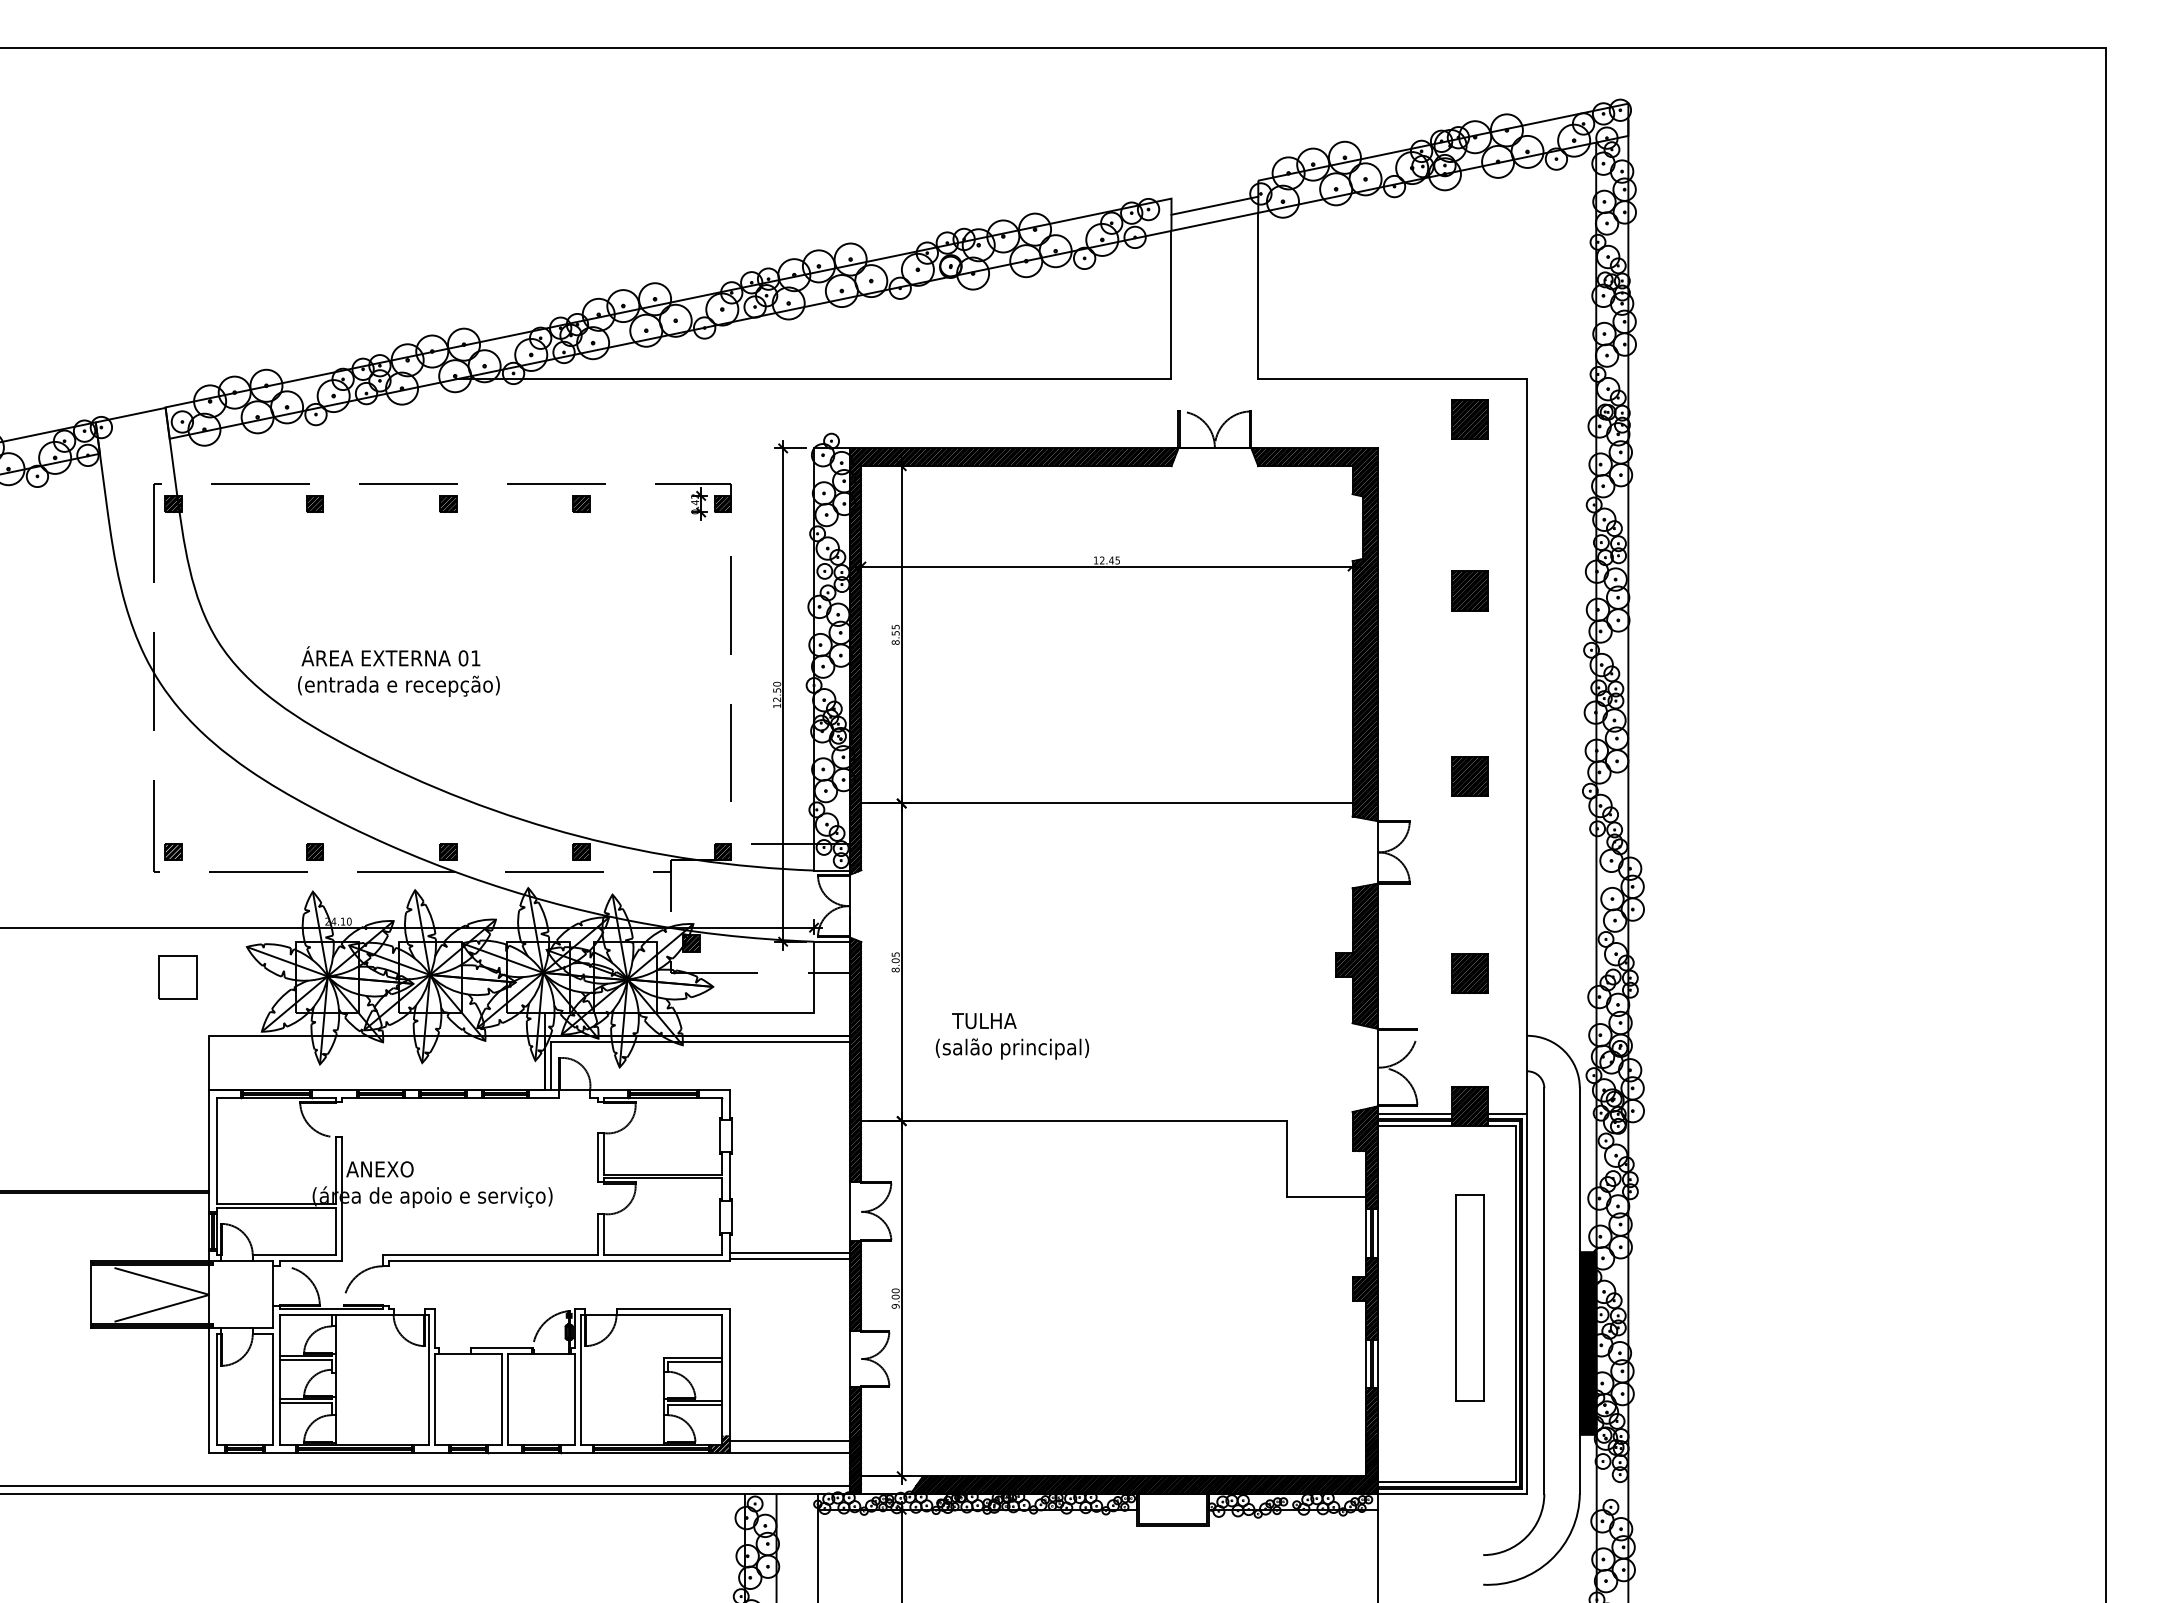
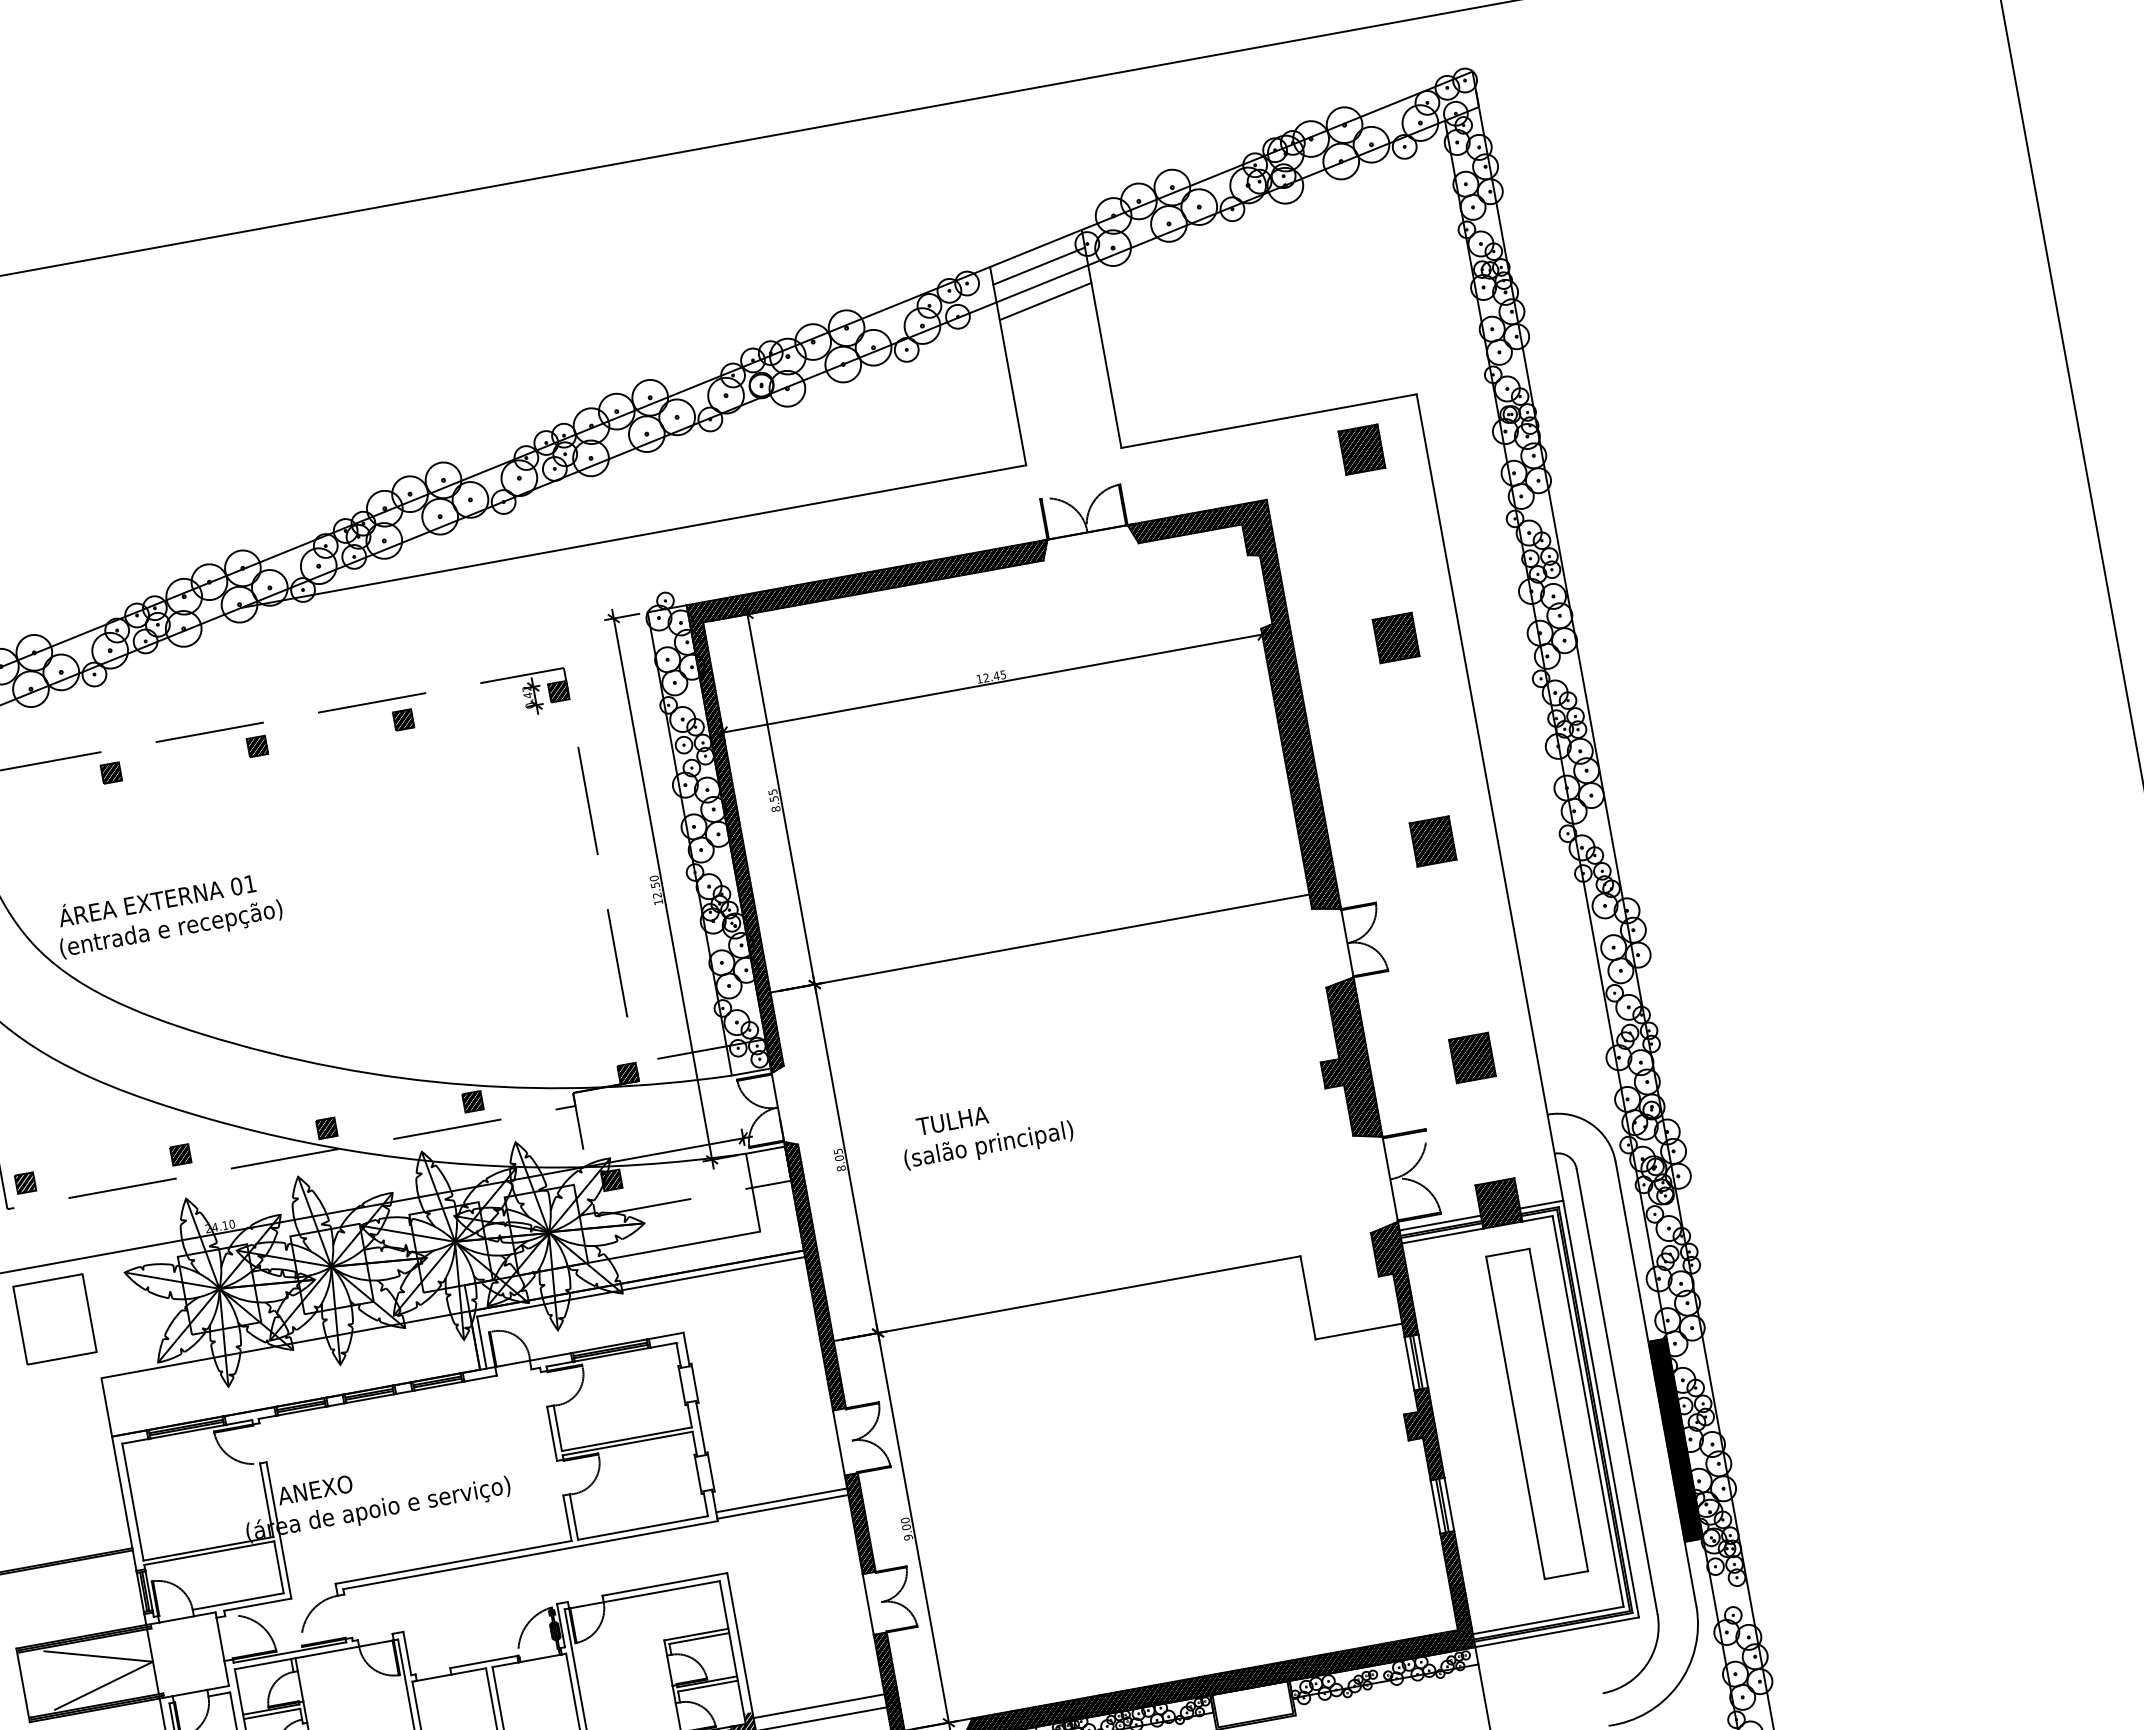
line: (1214, 189) -> (1035, 248), added
line: (1214, 237) -> (1045, 301), added
text: (398, 671) -> (167, 913), moved
part: (177, 977) -> (54, 1319), size x1.67
text: (1012, 1036) -> (986, 1132), moved
part: (1469, 1297) -> (1536, 1413), size x1.43

